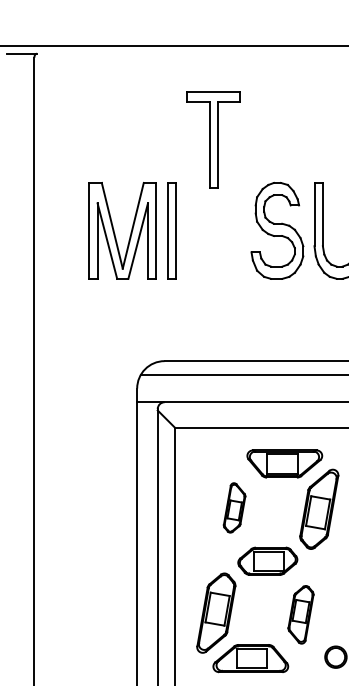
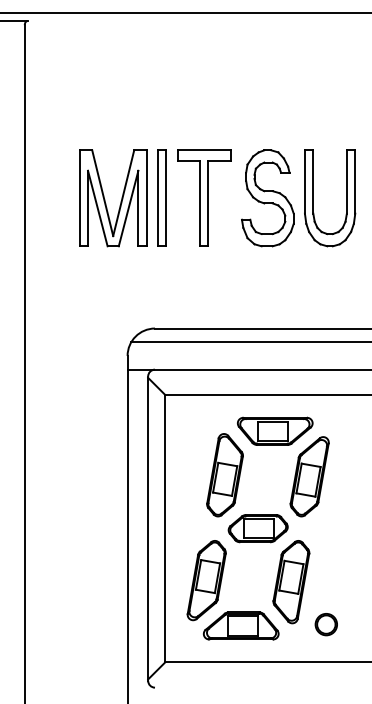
part: (214, 139) -> (204, 197), moved
part: (234, 508) -> (224, 475), size x1.67
part: (301, 615) -> (291, 582), size x1.43

